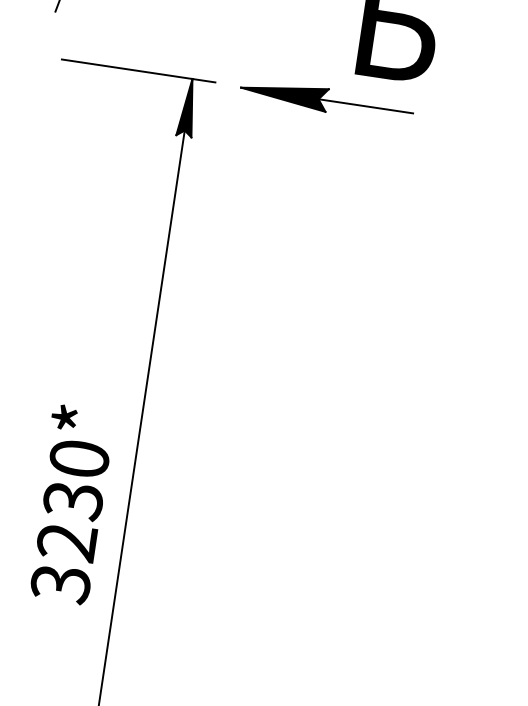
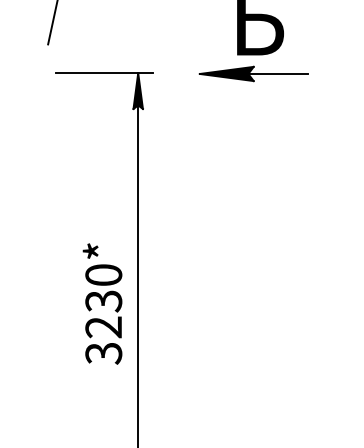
part: (326, 99) -> (253, 73), moved
text: (70, 503) -> (102, 303), moved

